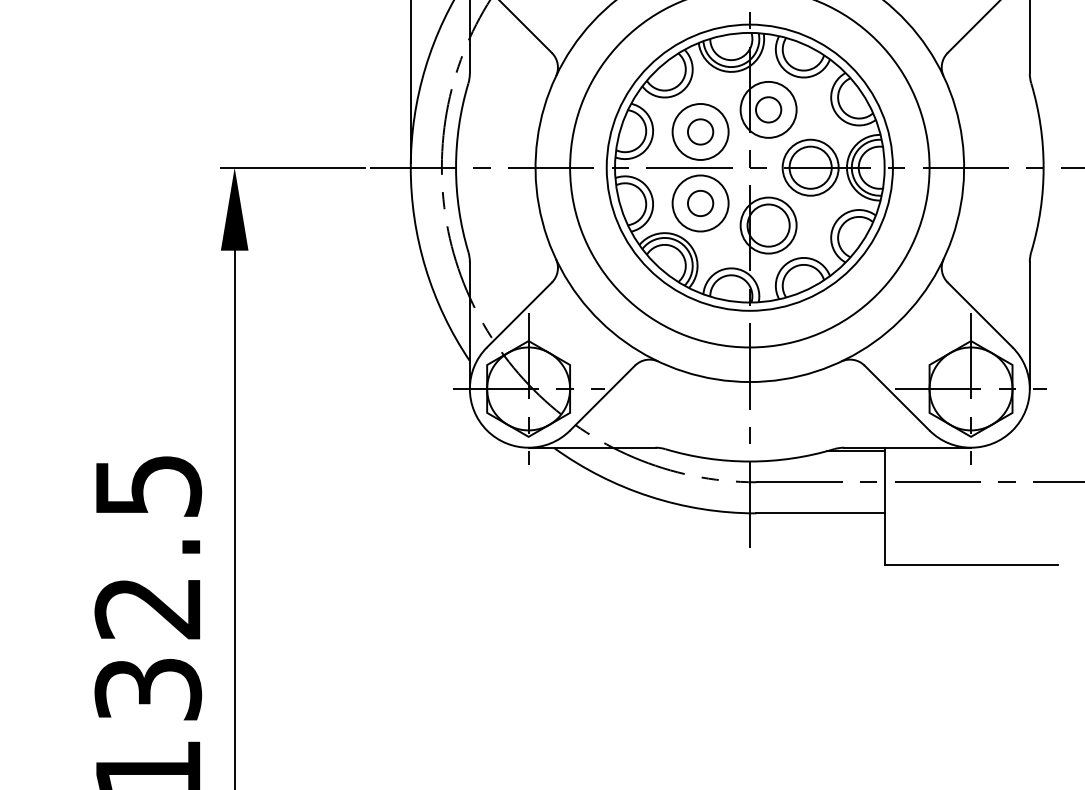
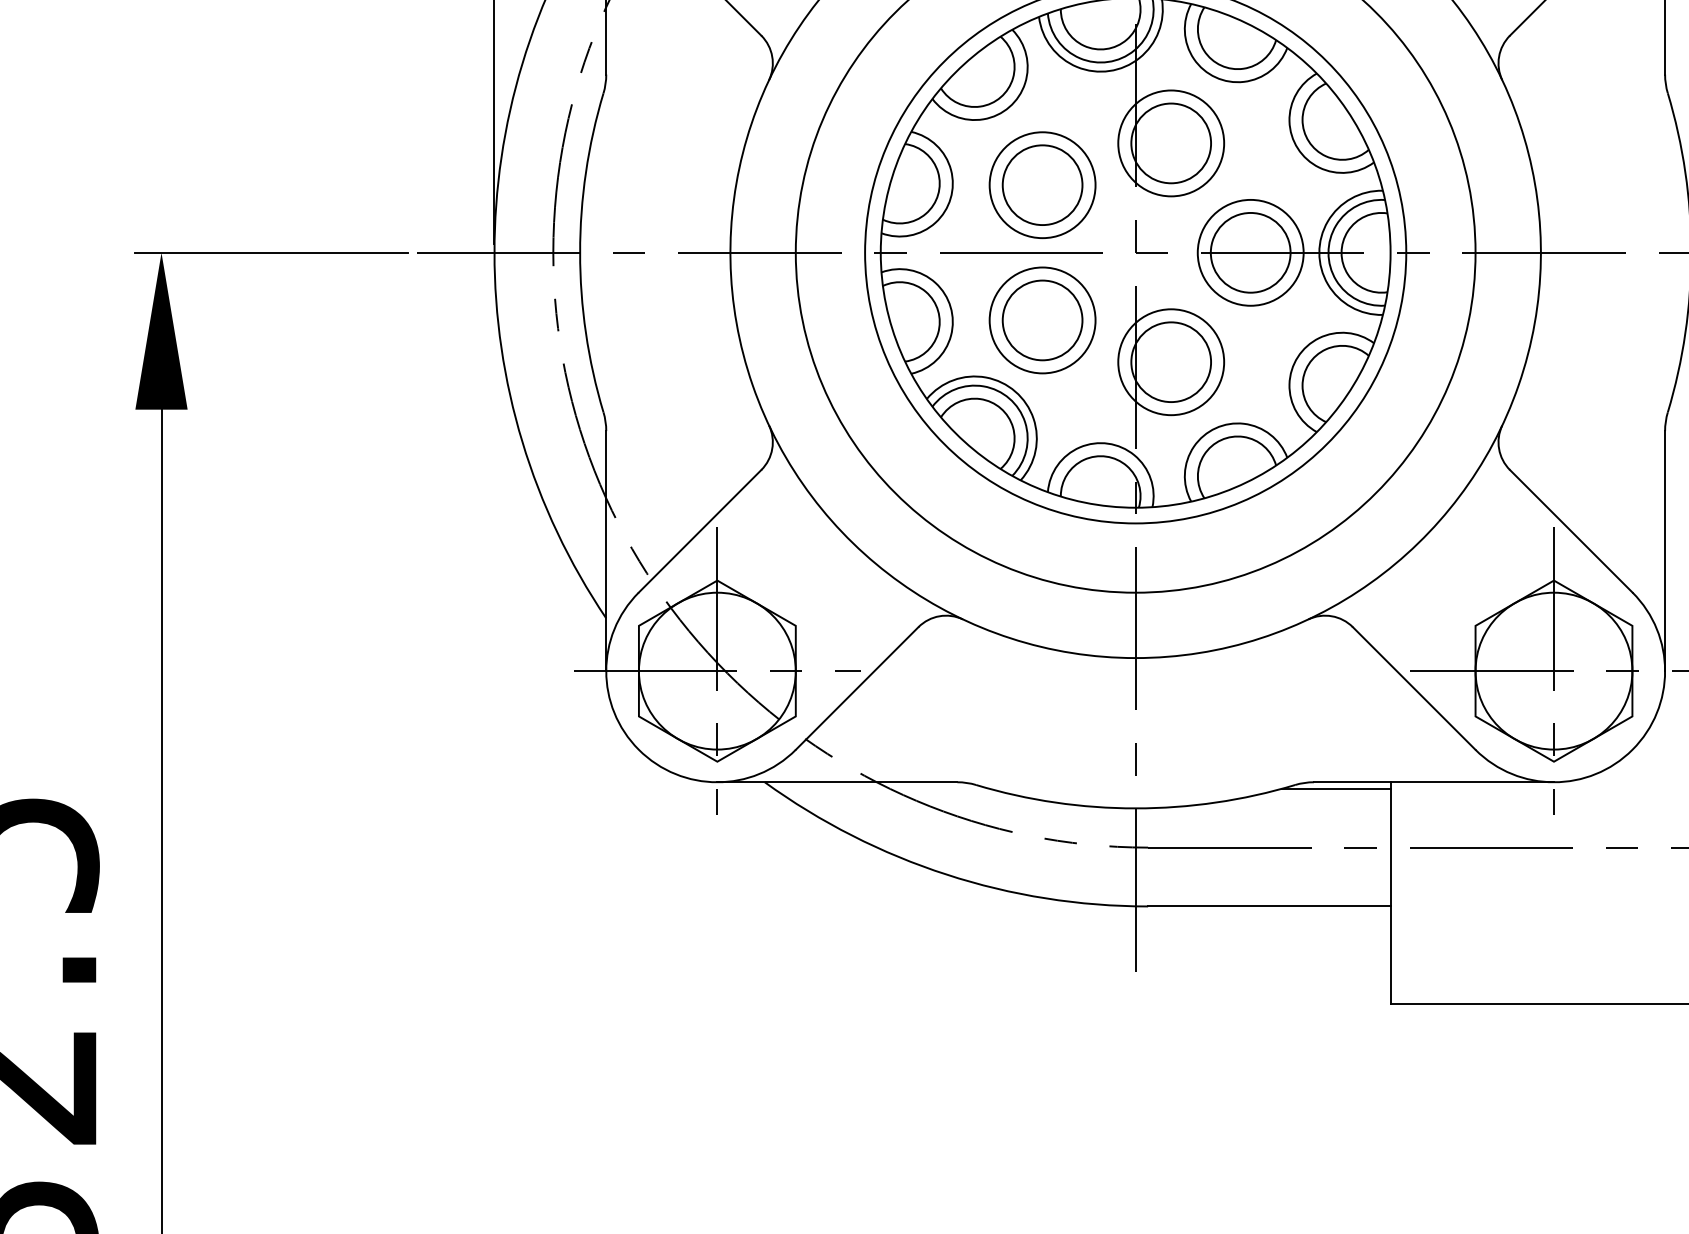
circle: (768, 109) -> (1170, 142), size x1.67
circle: (700, 131) -> (1042, 184), size x1.67
circle: (700, 203) -> (1042, 320), size x1.67

